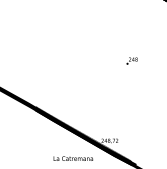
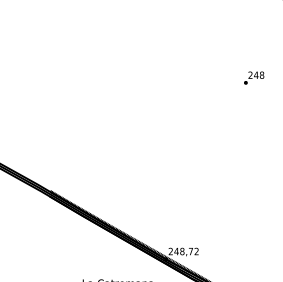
text: (131, 60) -> (253, 76), moved

